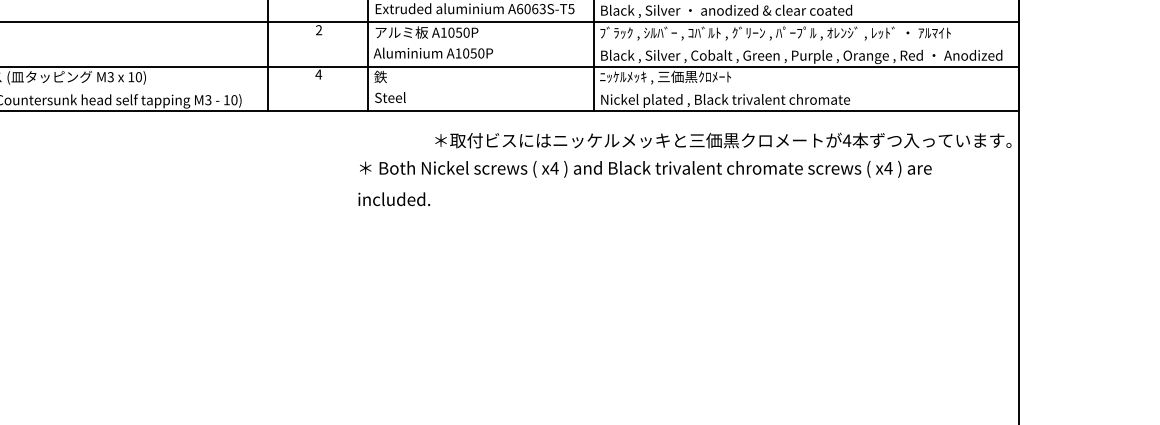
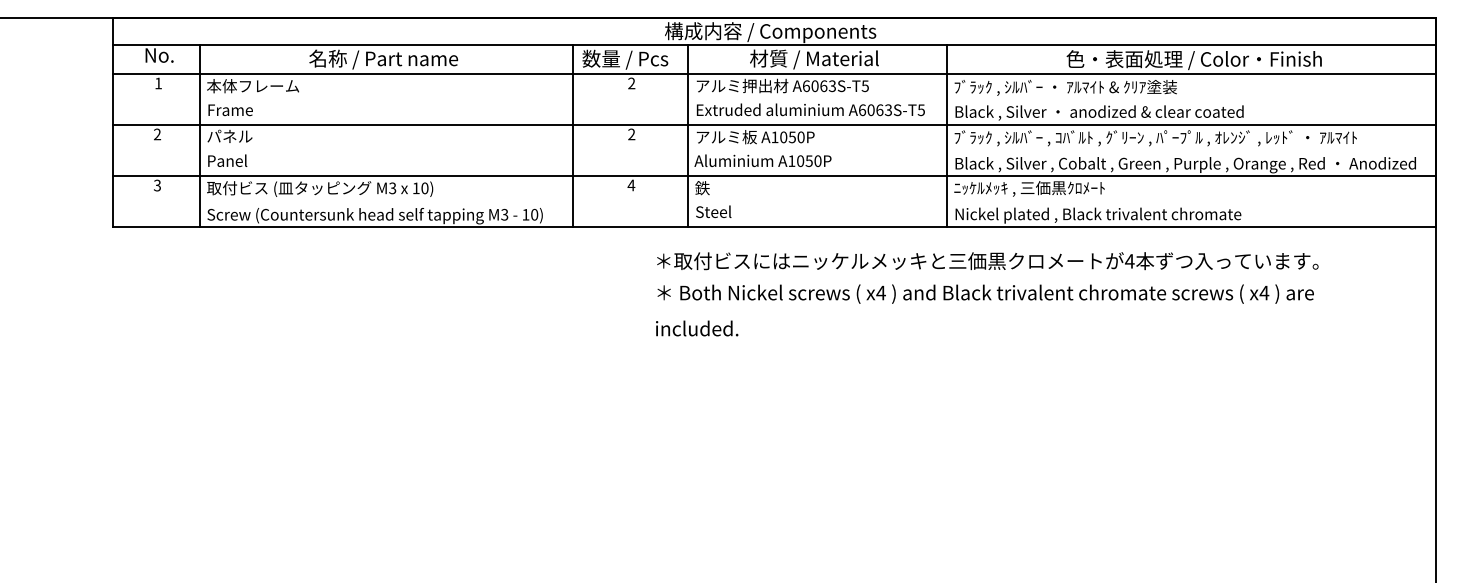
text: (723, 140) -> (987, 261), moved
text: (644, 183) -> (984, 310), moved

